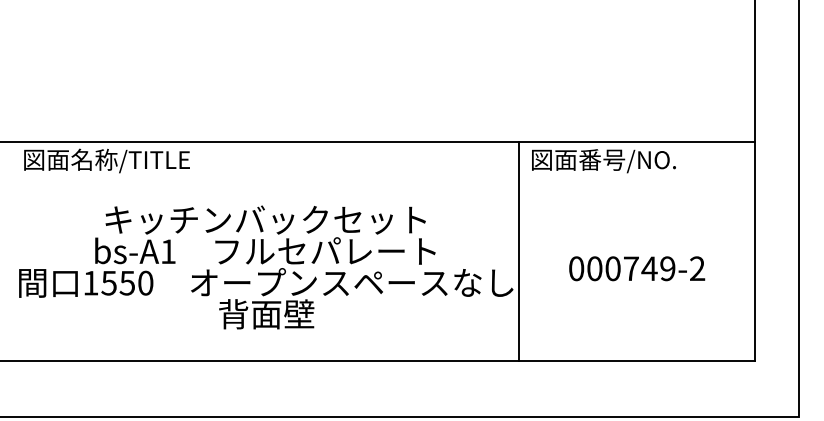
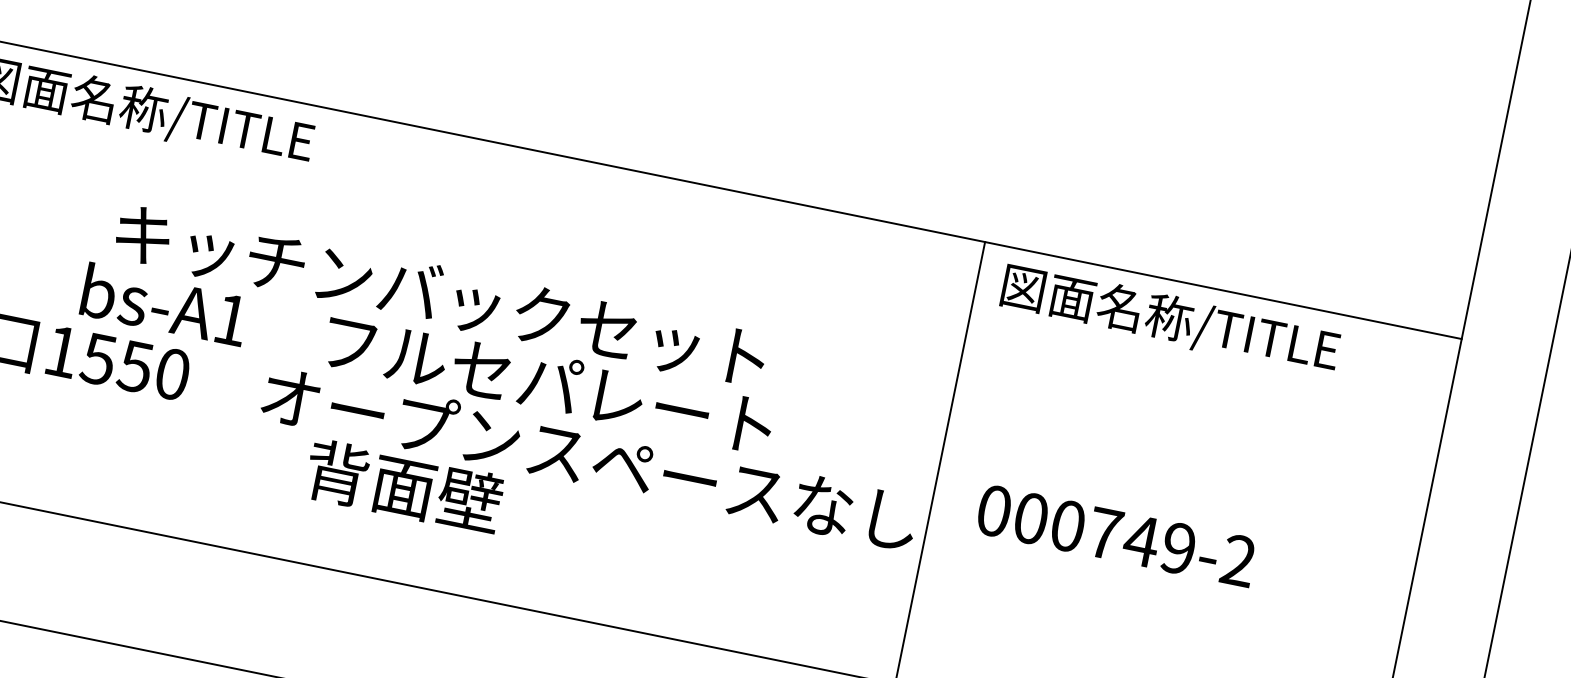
text: (638, 159) -> (1218, 326), 図面番号/NO. -> 図面名称/TITLE
text: (637, 268) -> (1117, 535), moved

